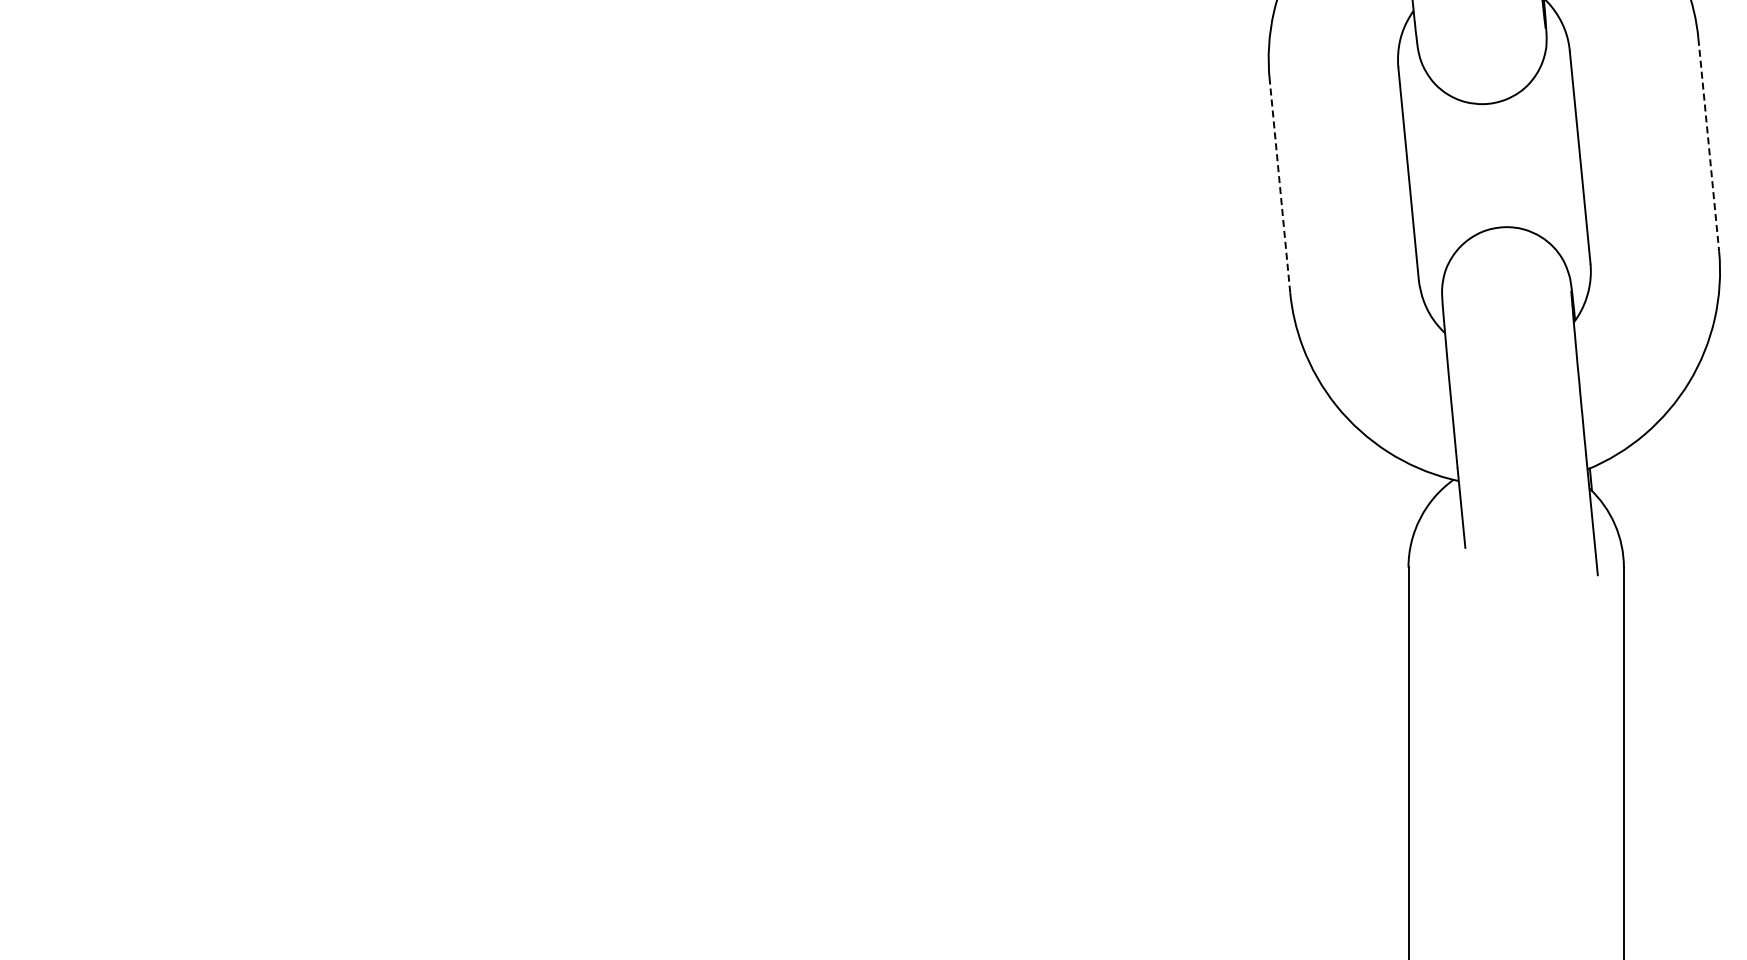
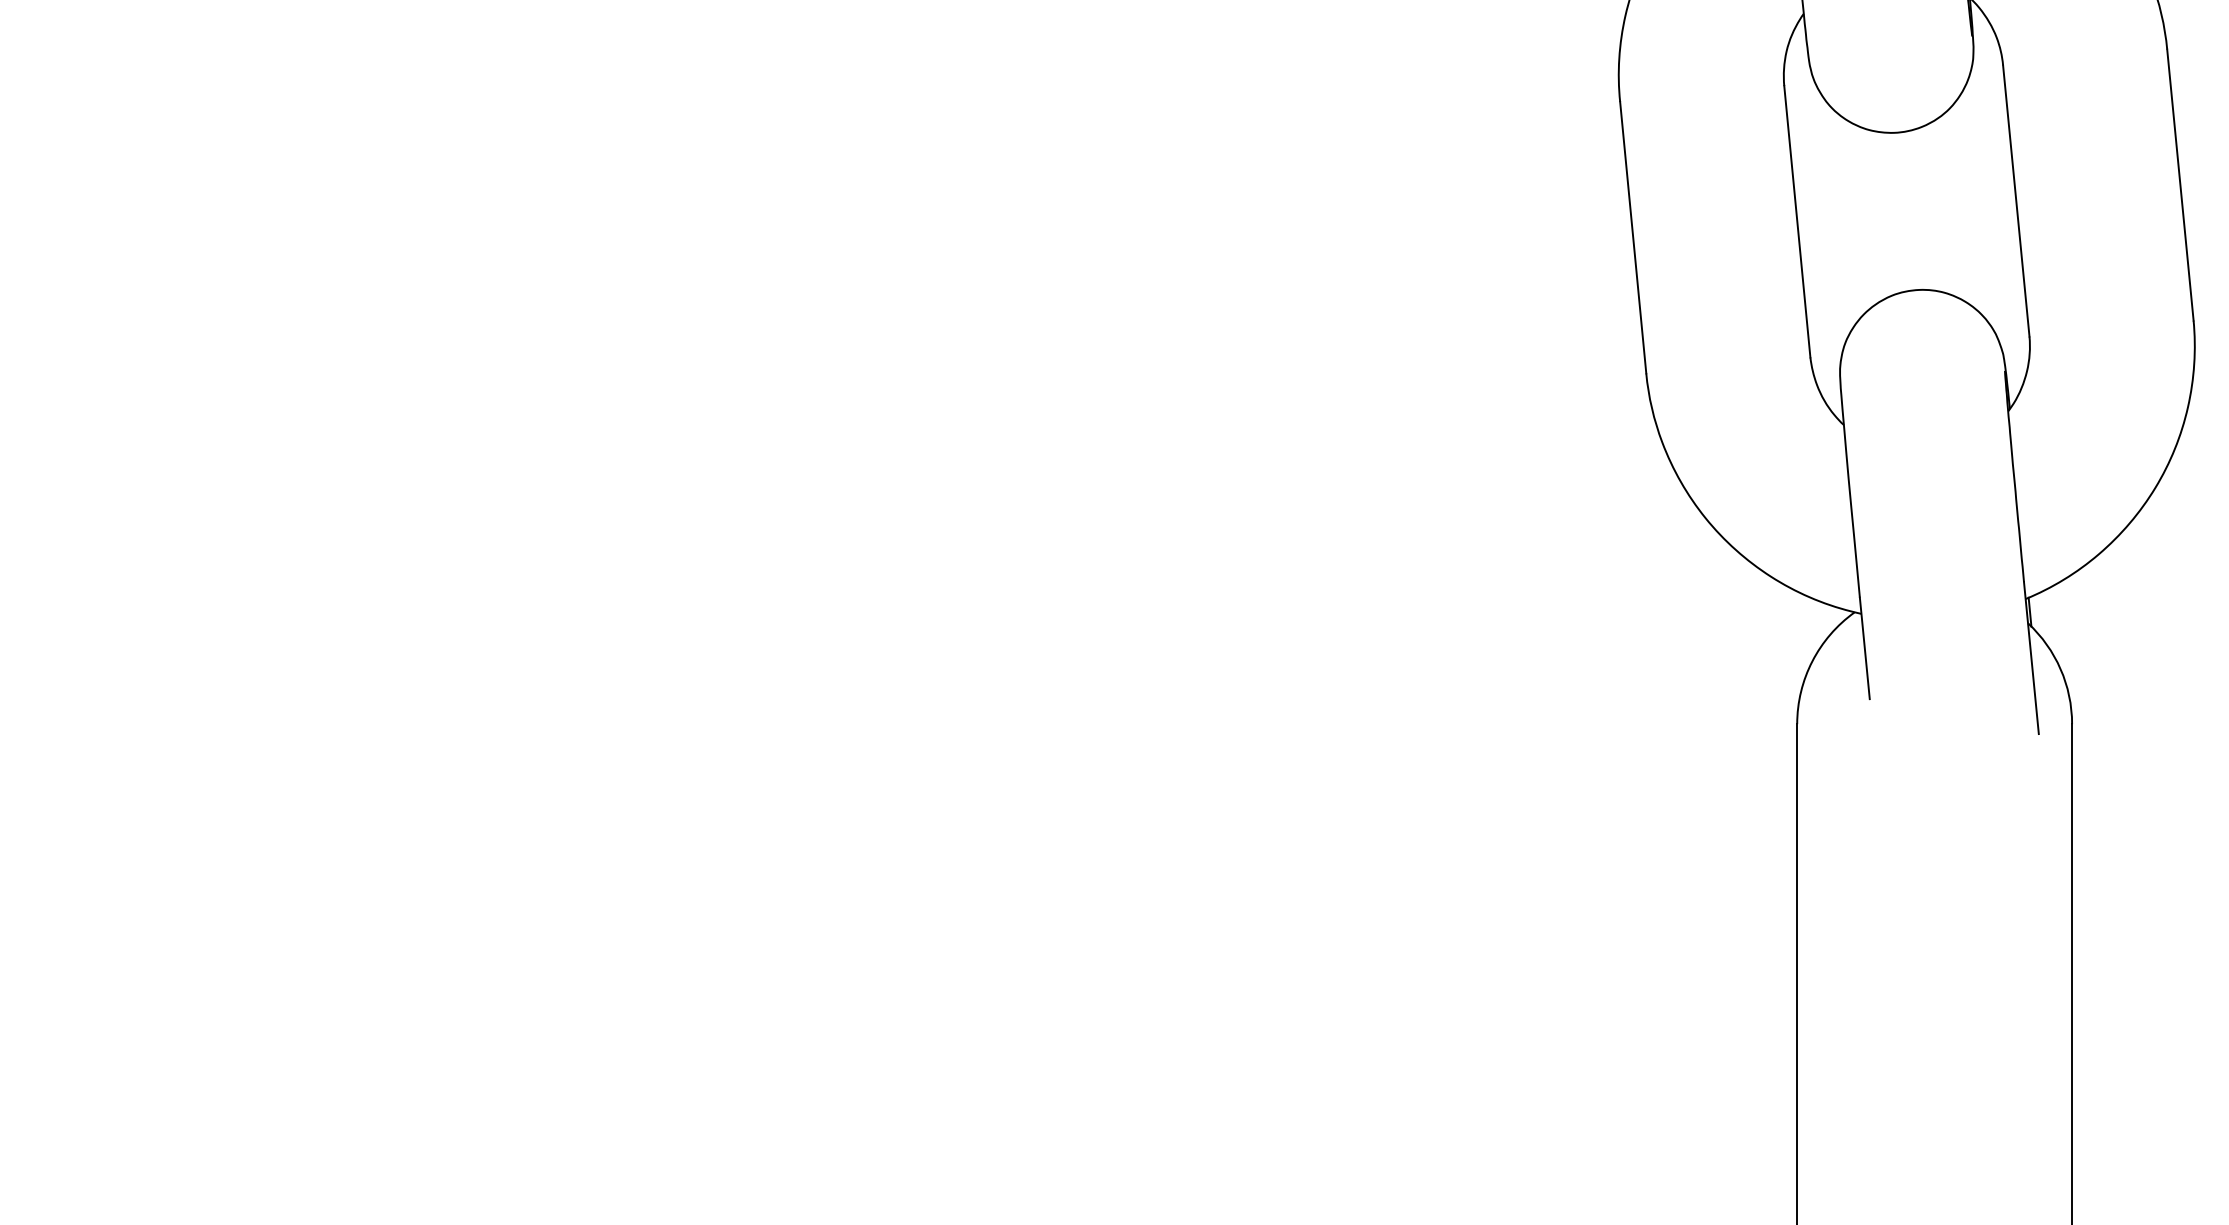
line: (1708, 145) -> (2180, 185), dashed -> solid
line: (1279, 186) -> (1632, 237), dashed -> solid

